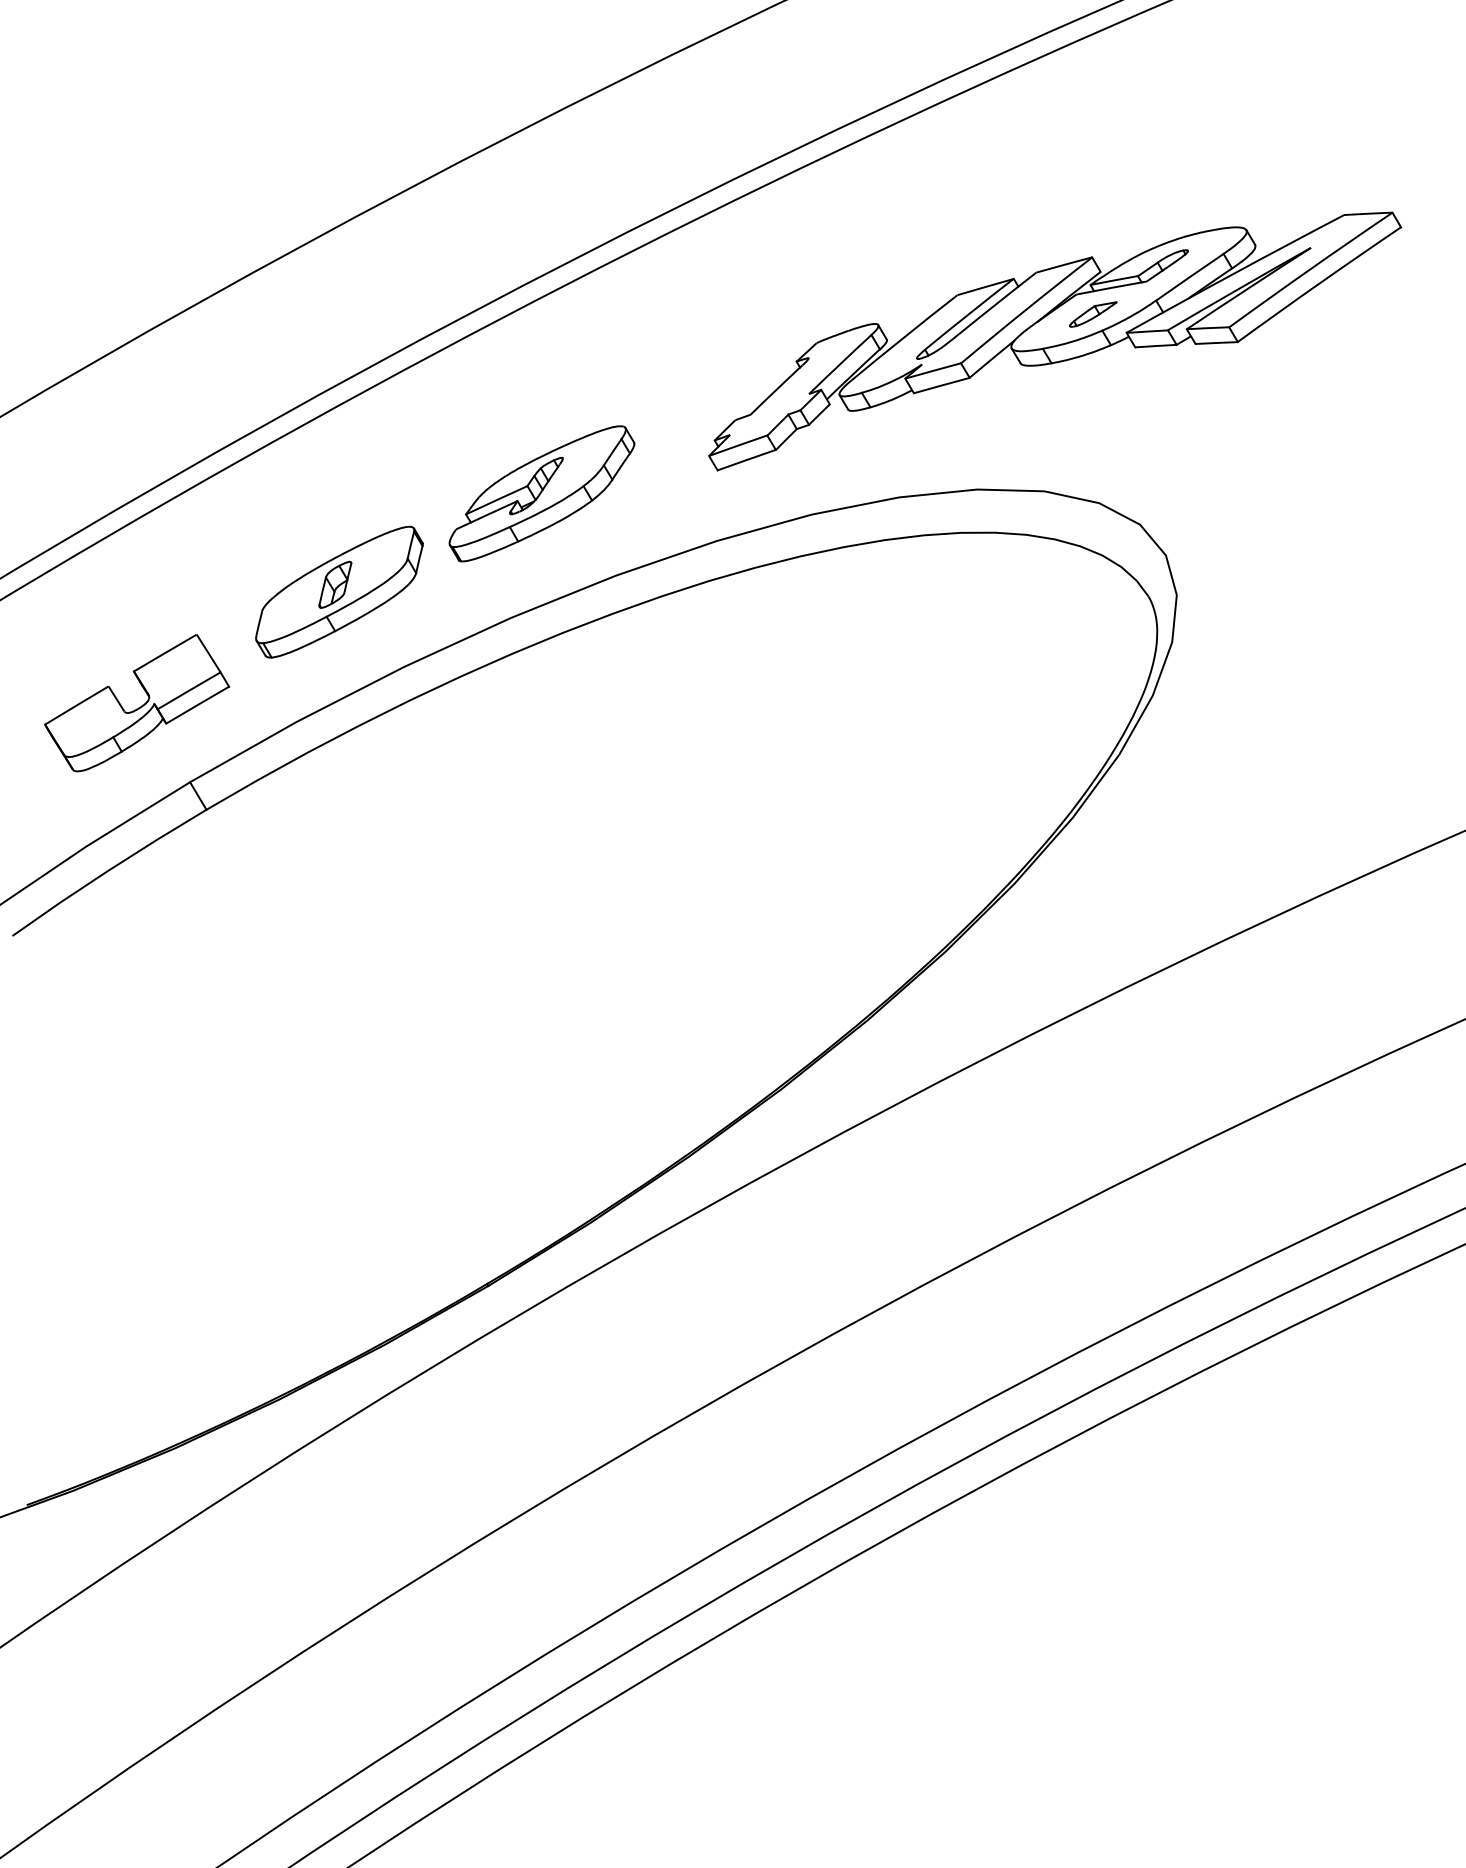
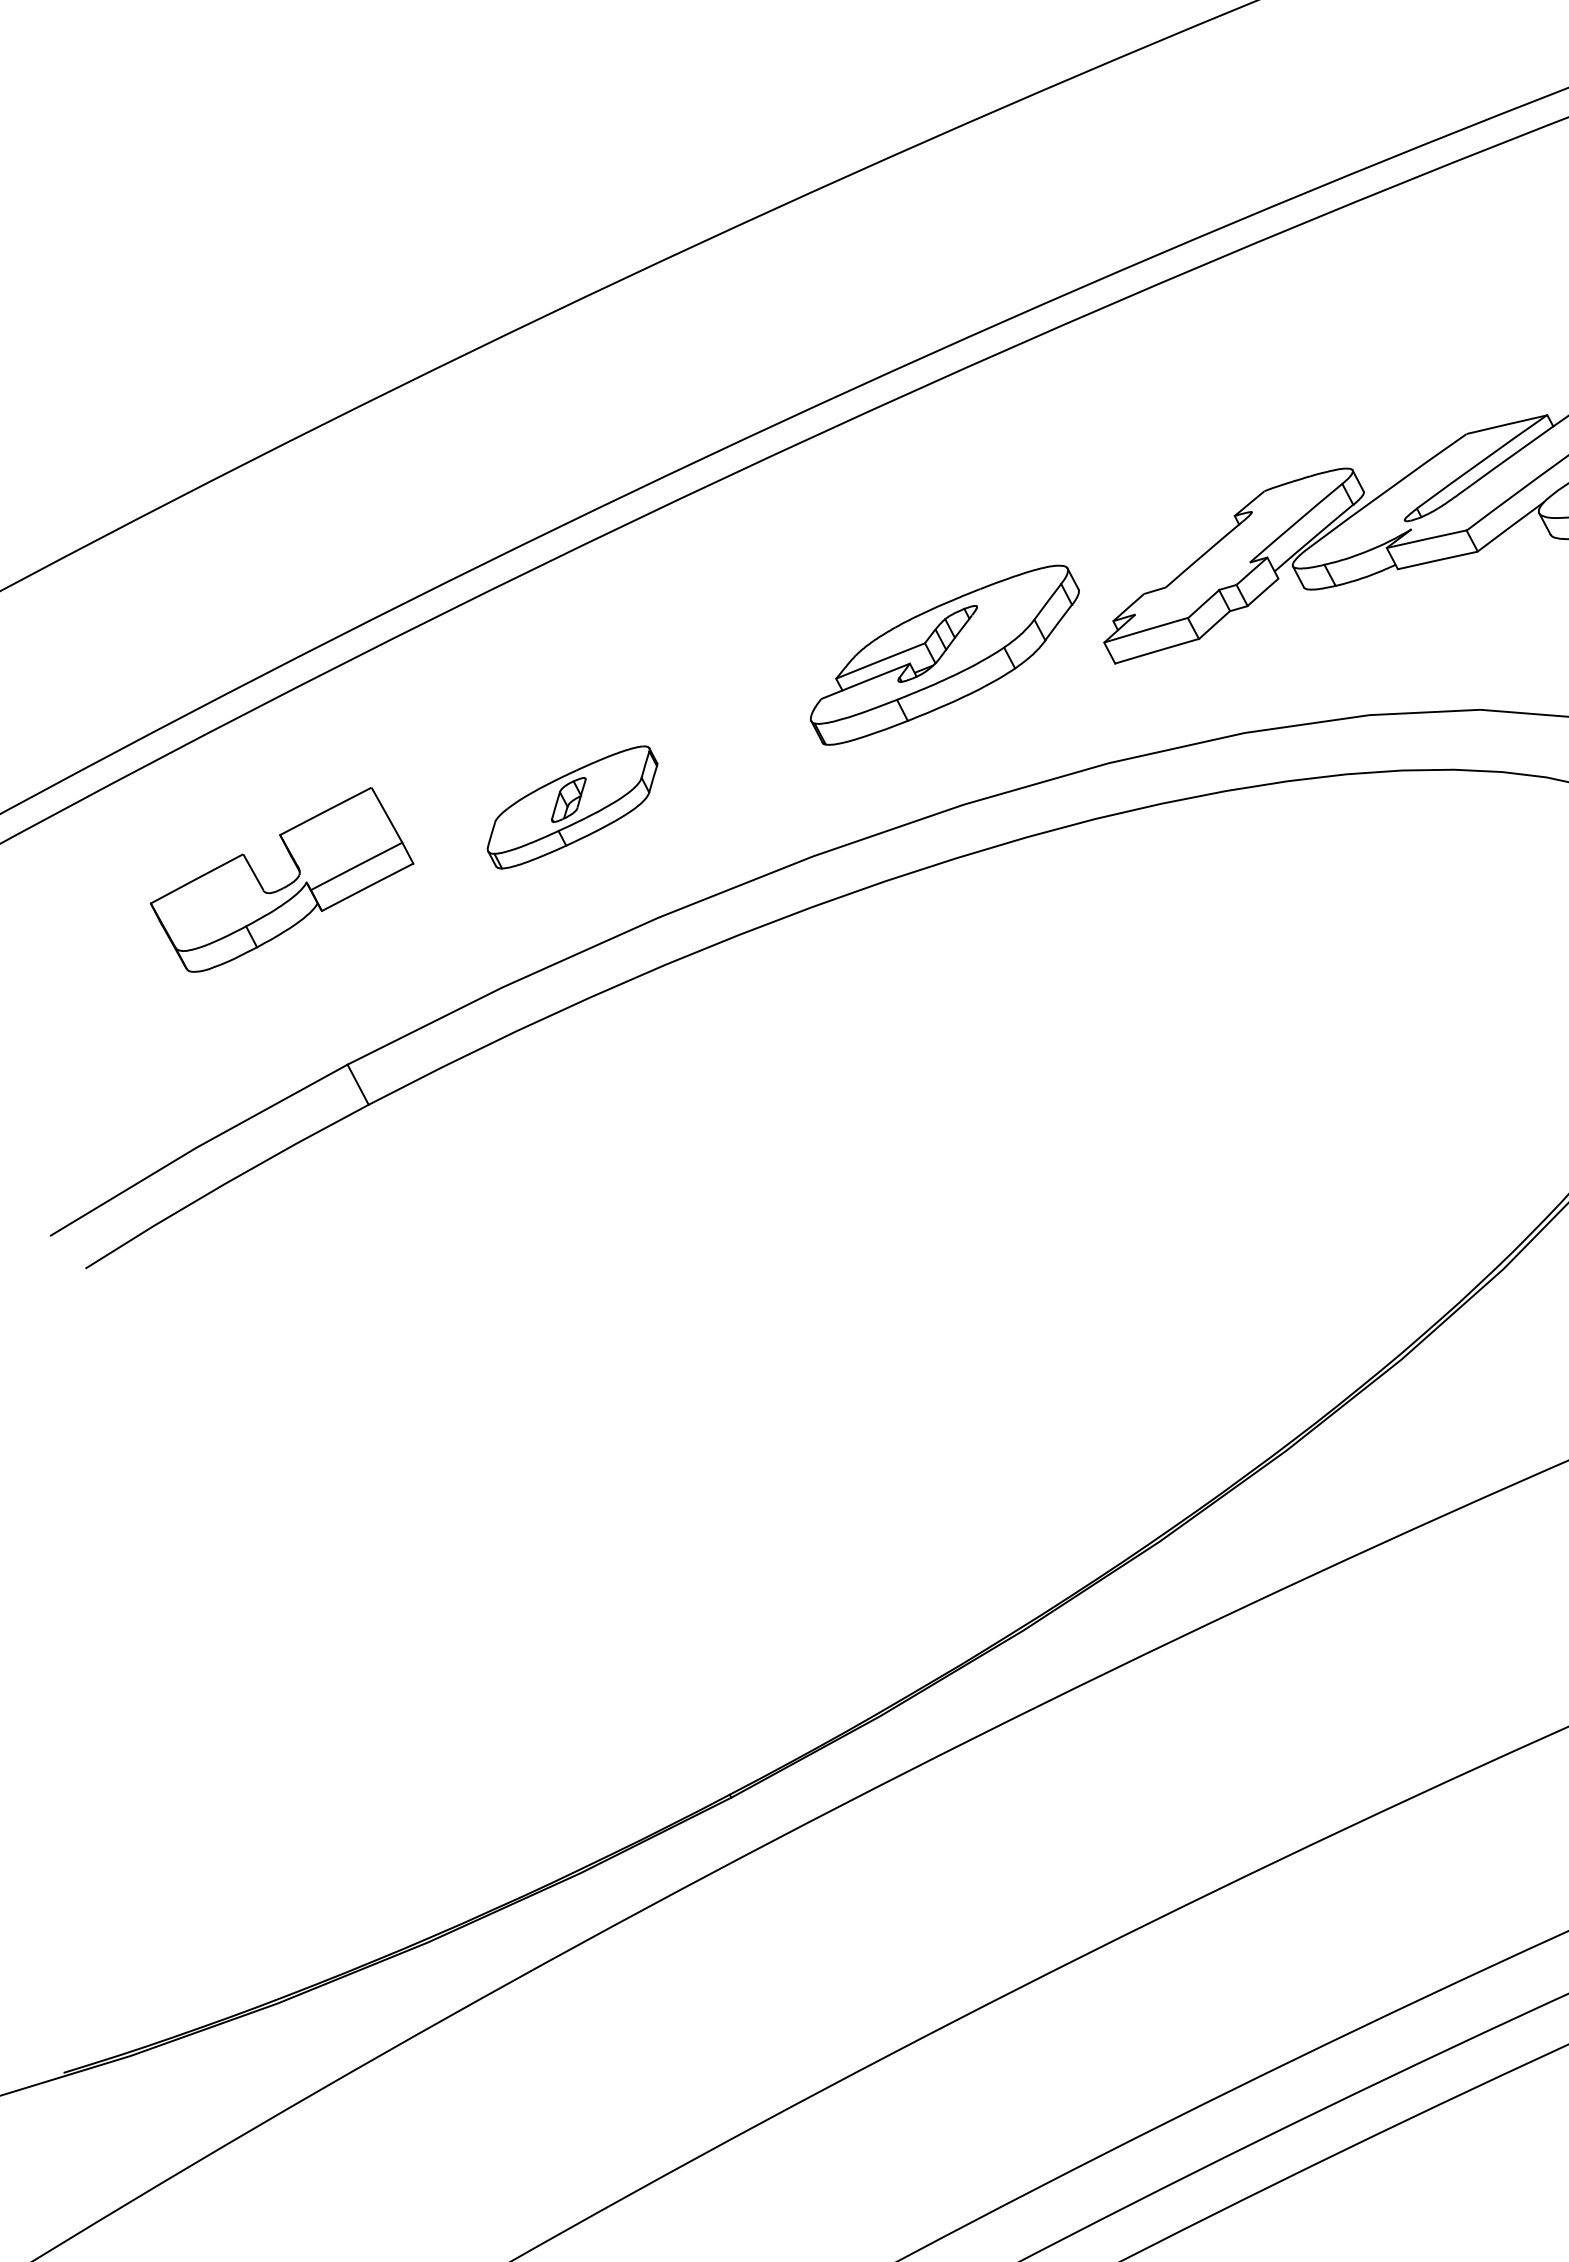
part: (541, 493) -> (944, 654), moved
part: (339, 591) -> (572, 806), size x0.7
part: (137, 703) -> (282, 880), moved

